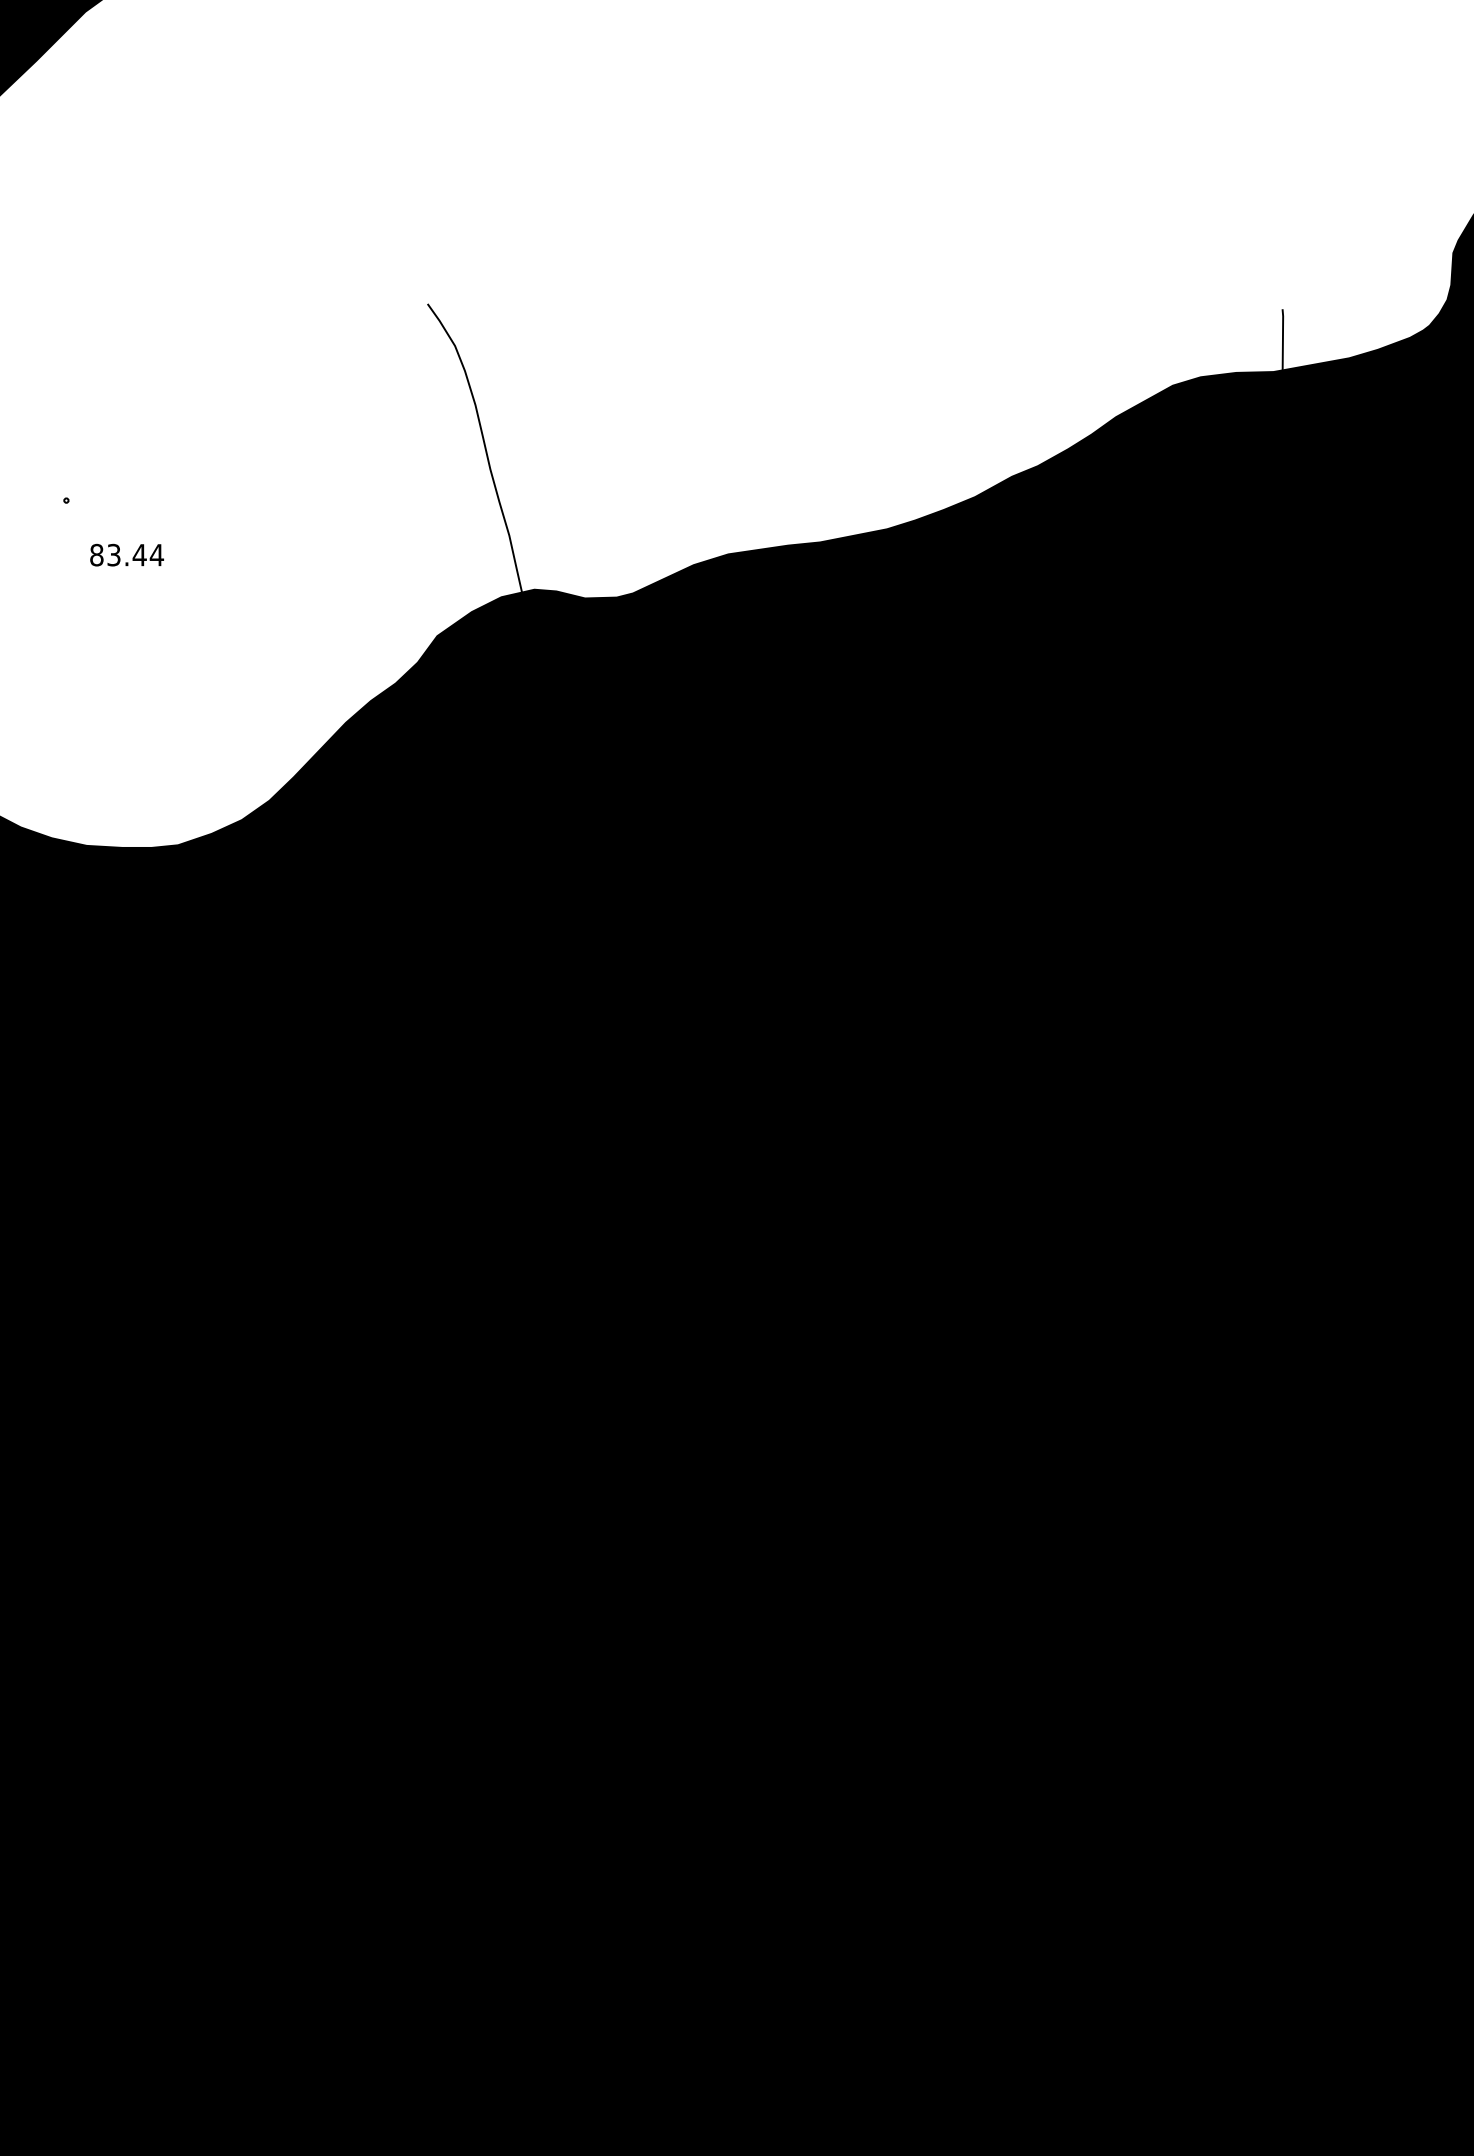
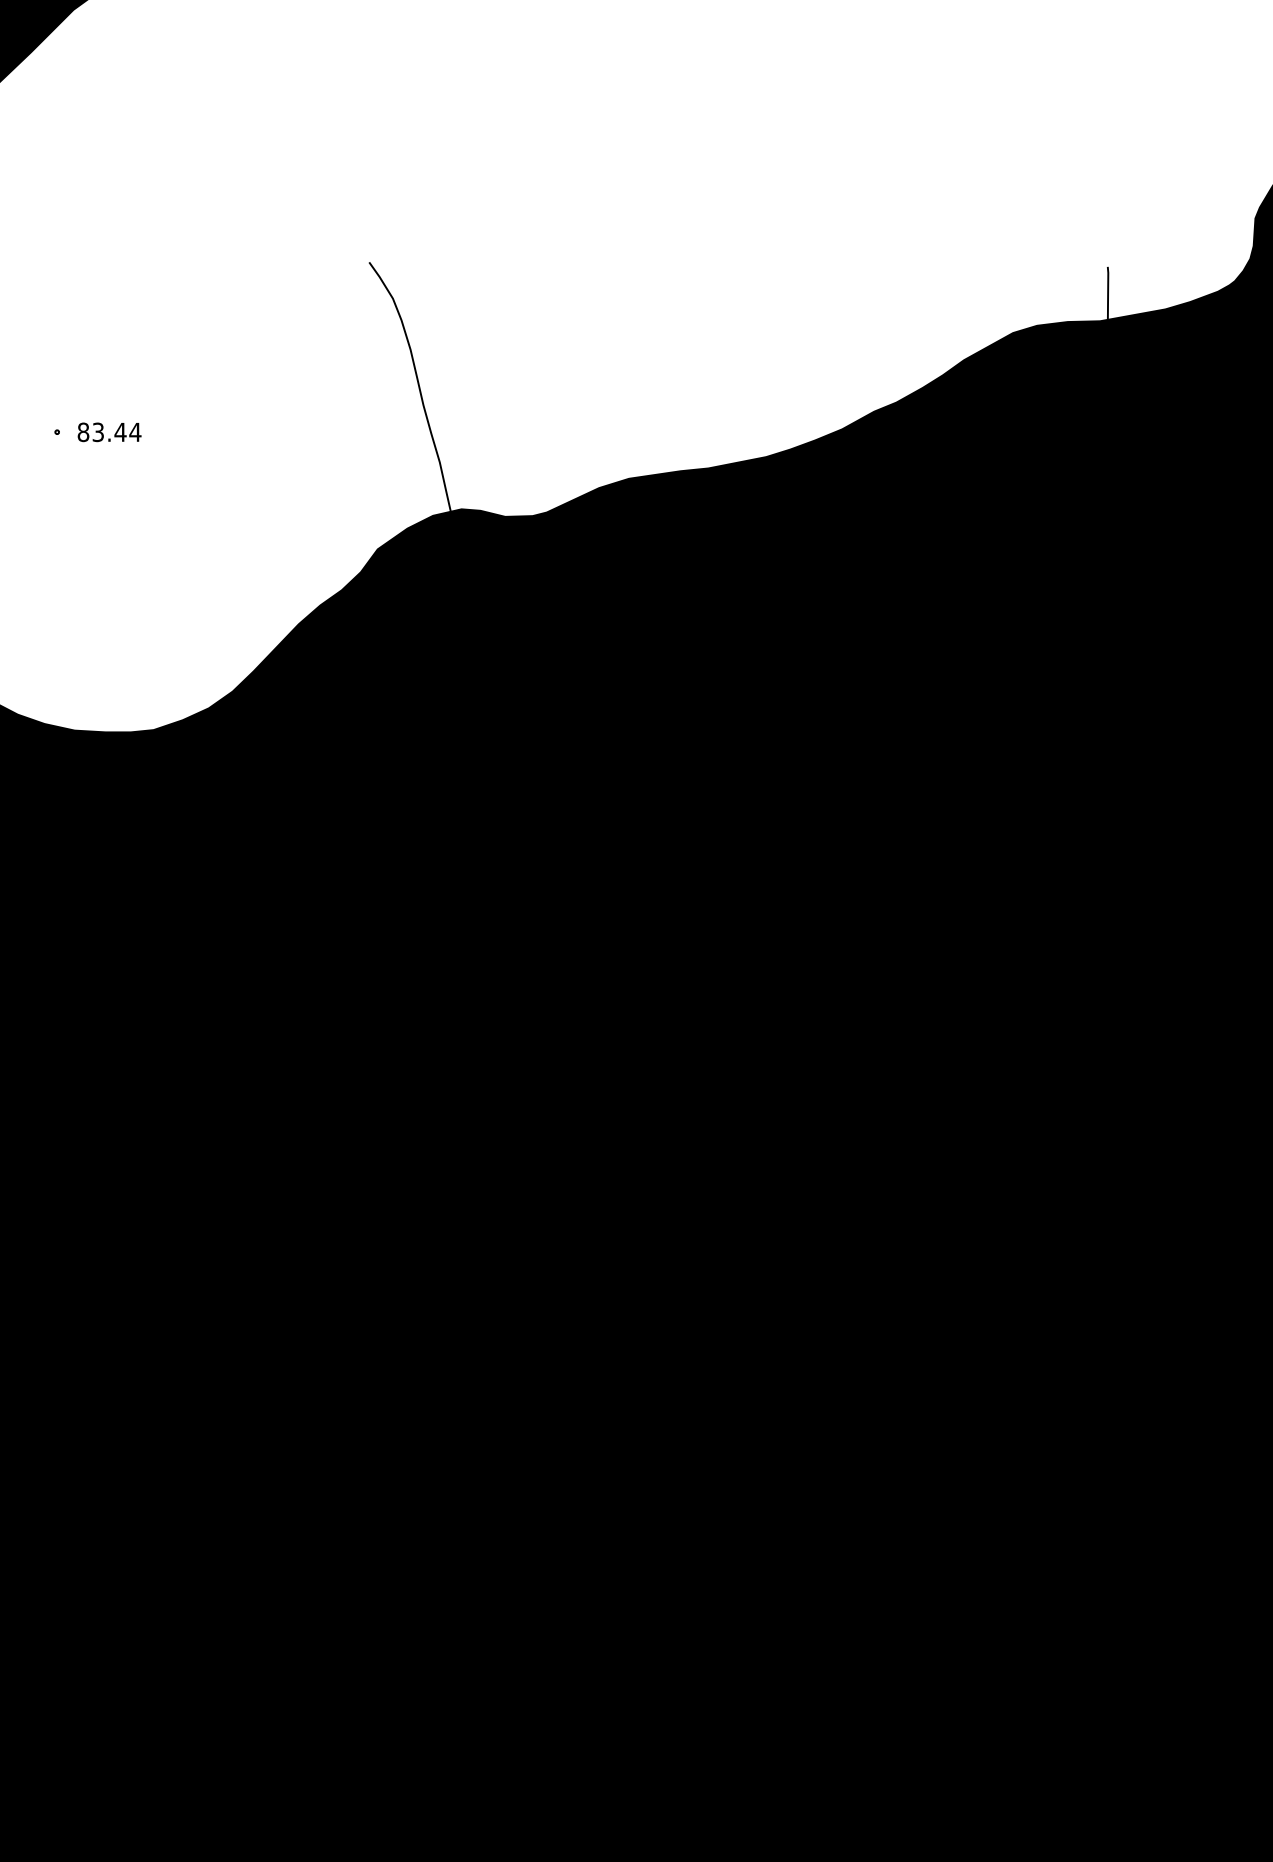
text: (126, 555) -> (109, 432), moved

